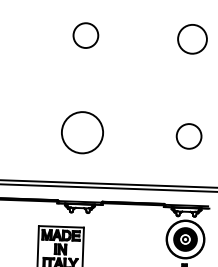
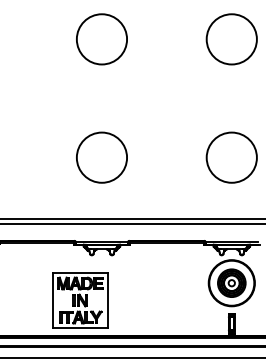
circle: (85, 35) -> (101, 39), size x1.67
circle: (192, 39) -> (231, 39), size x1.43
circle: (188, 136) -> (231, 157), size x1.67

